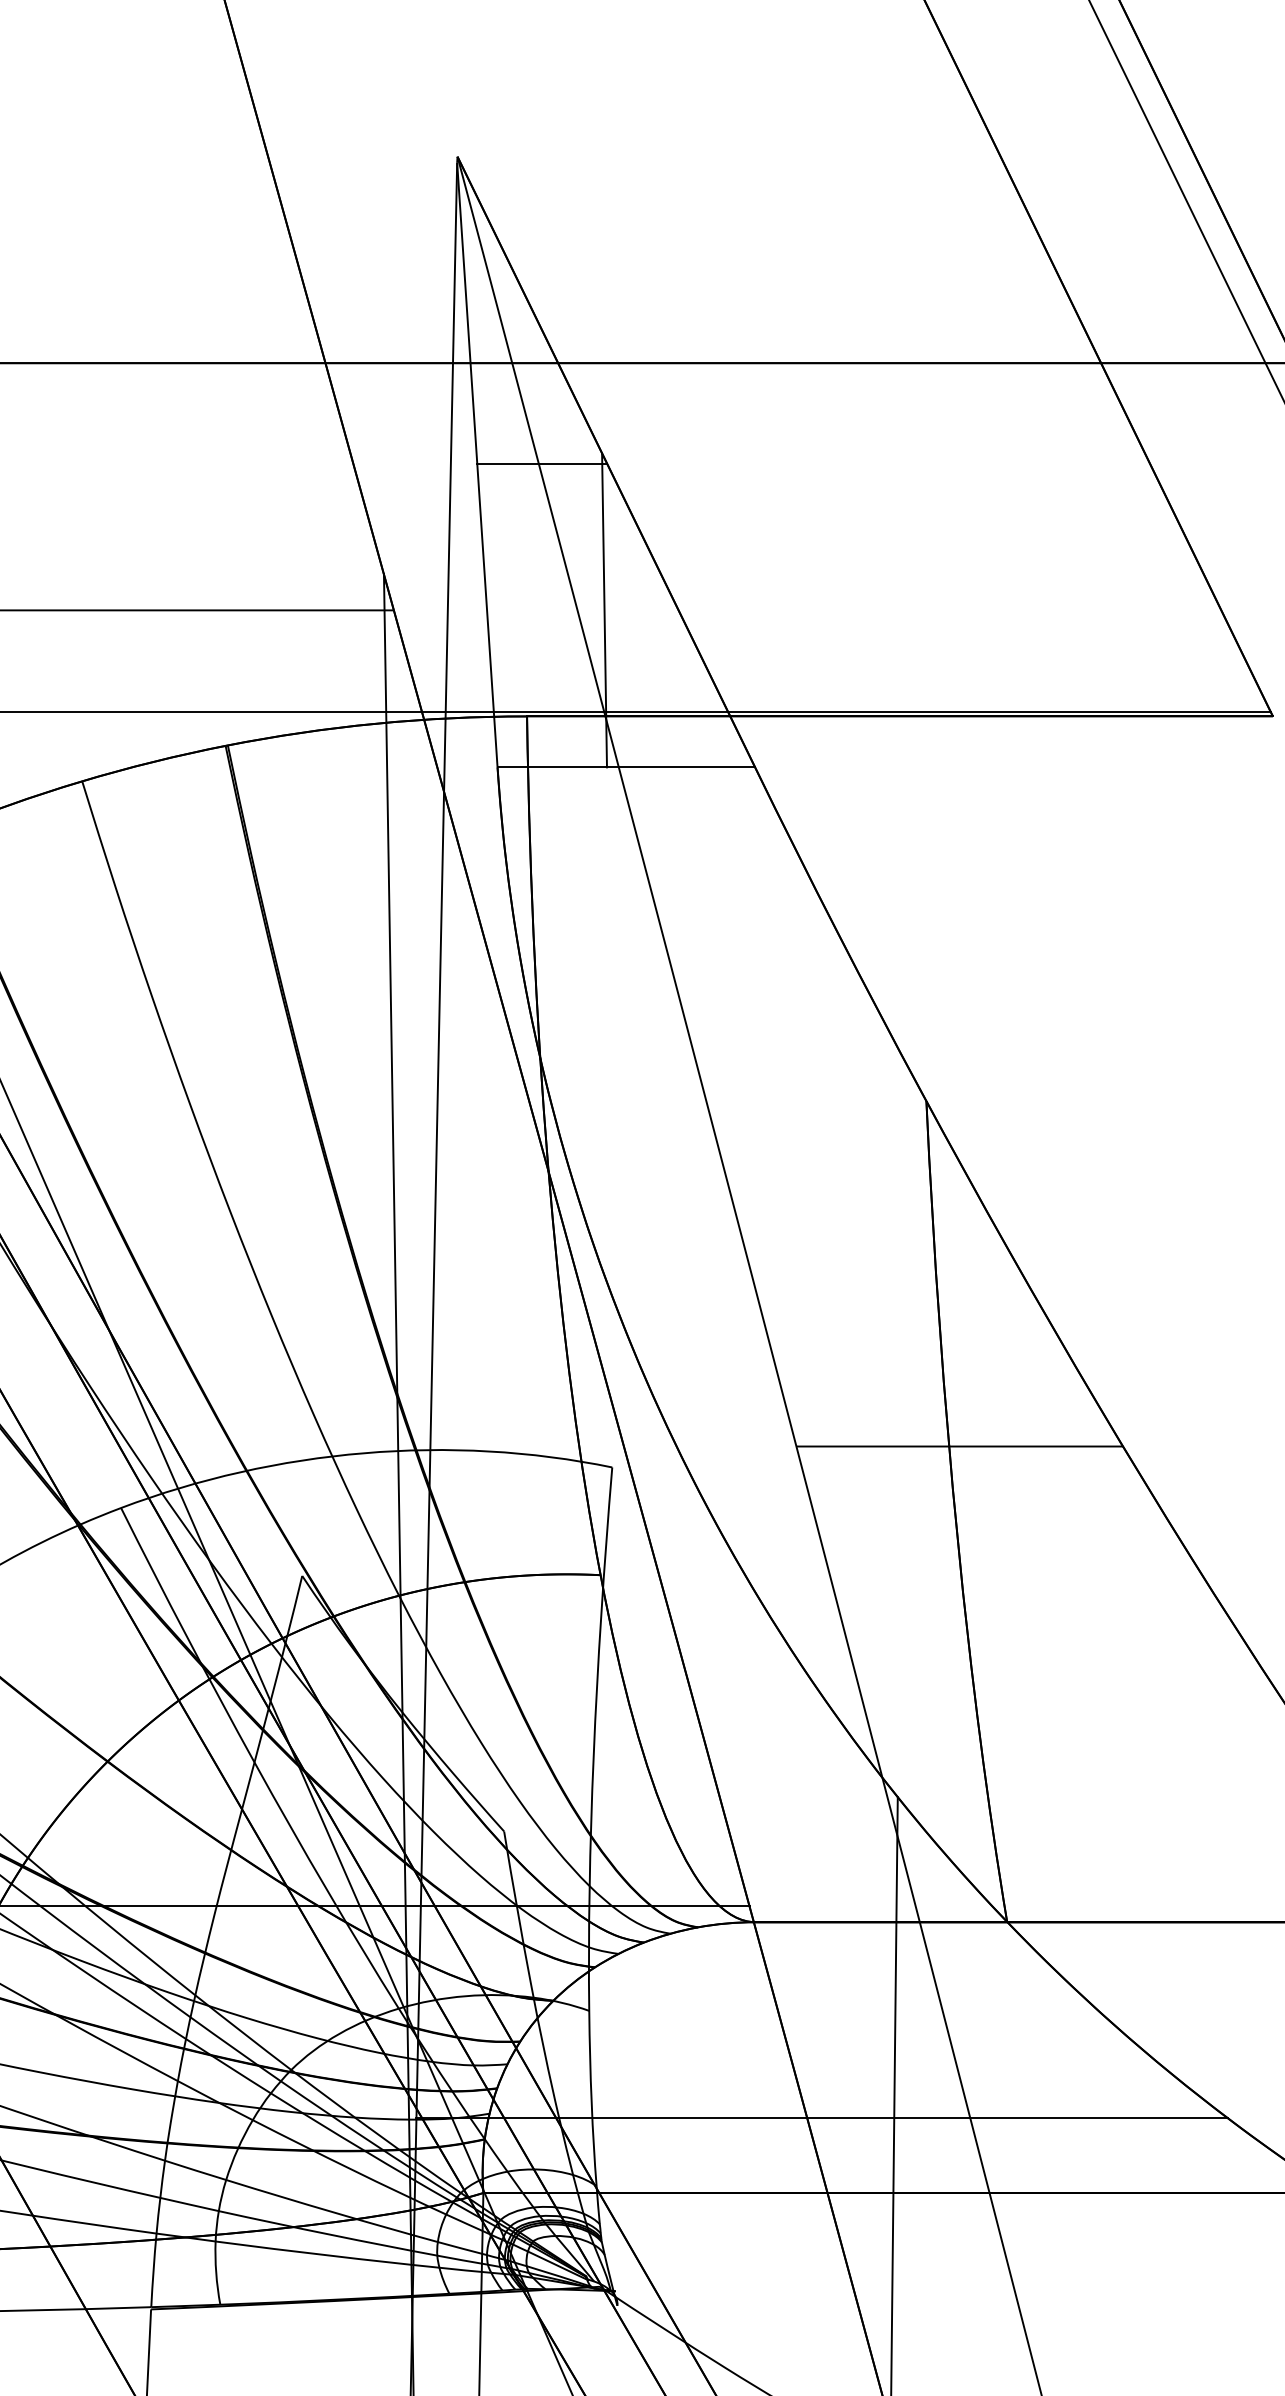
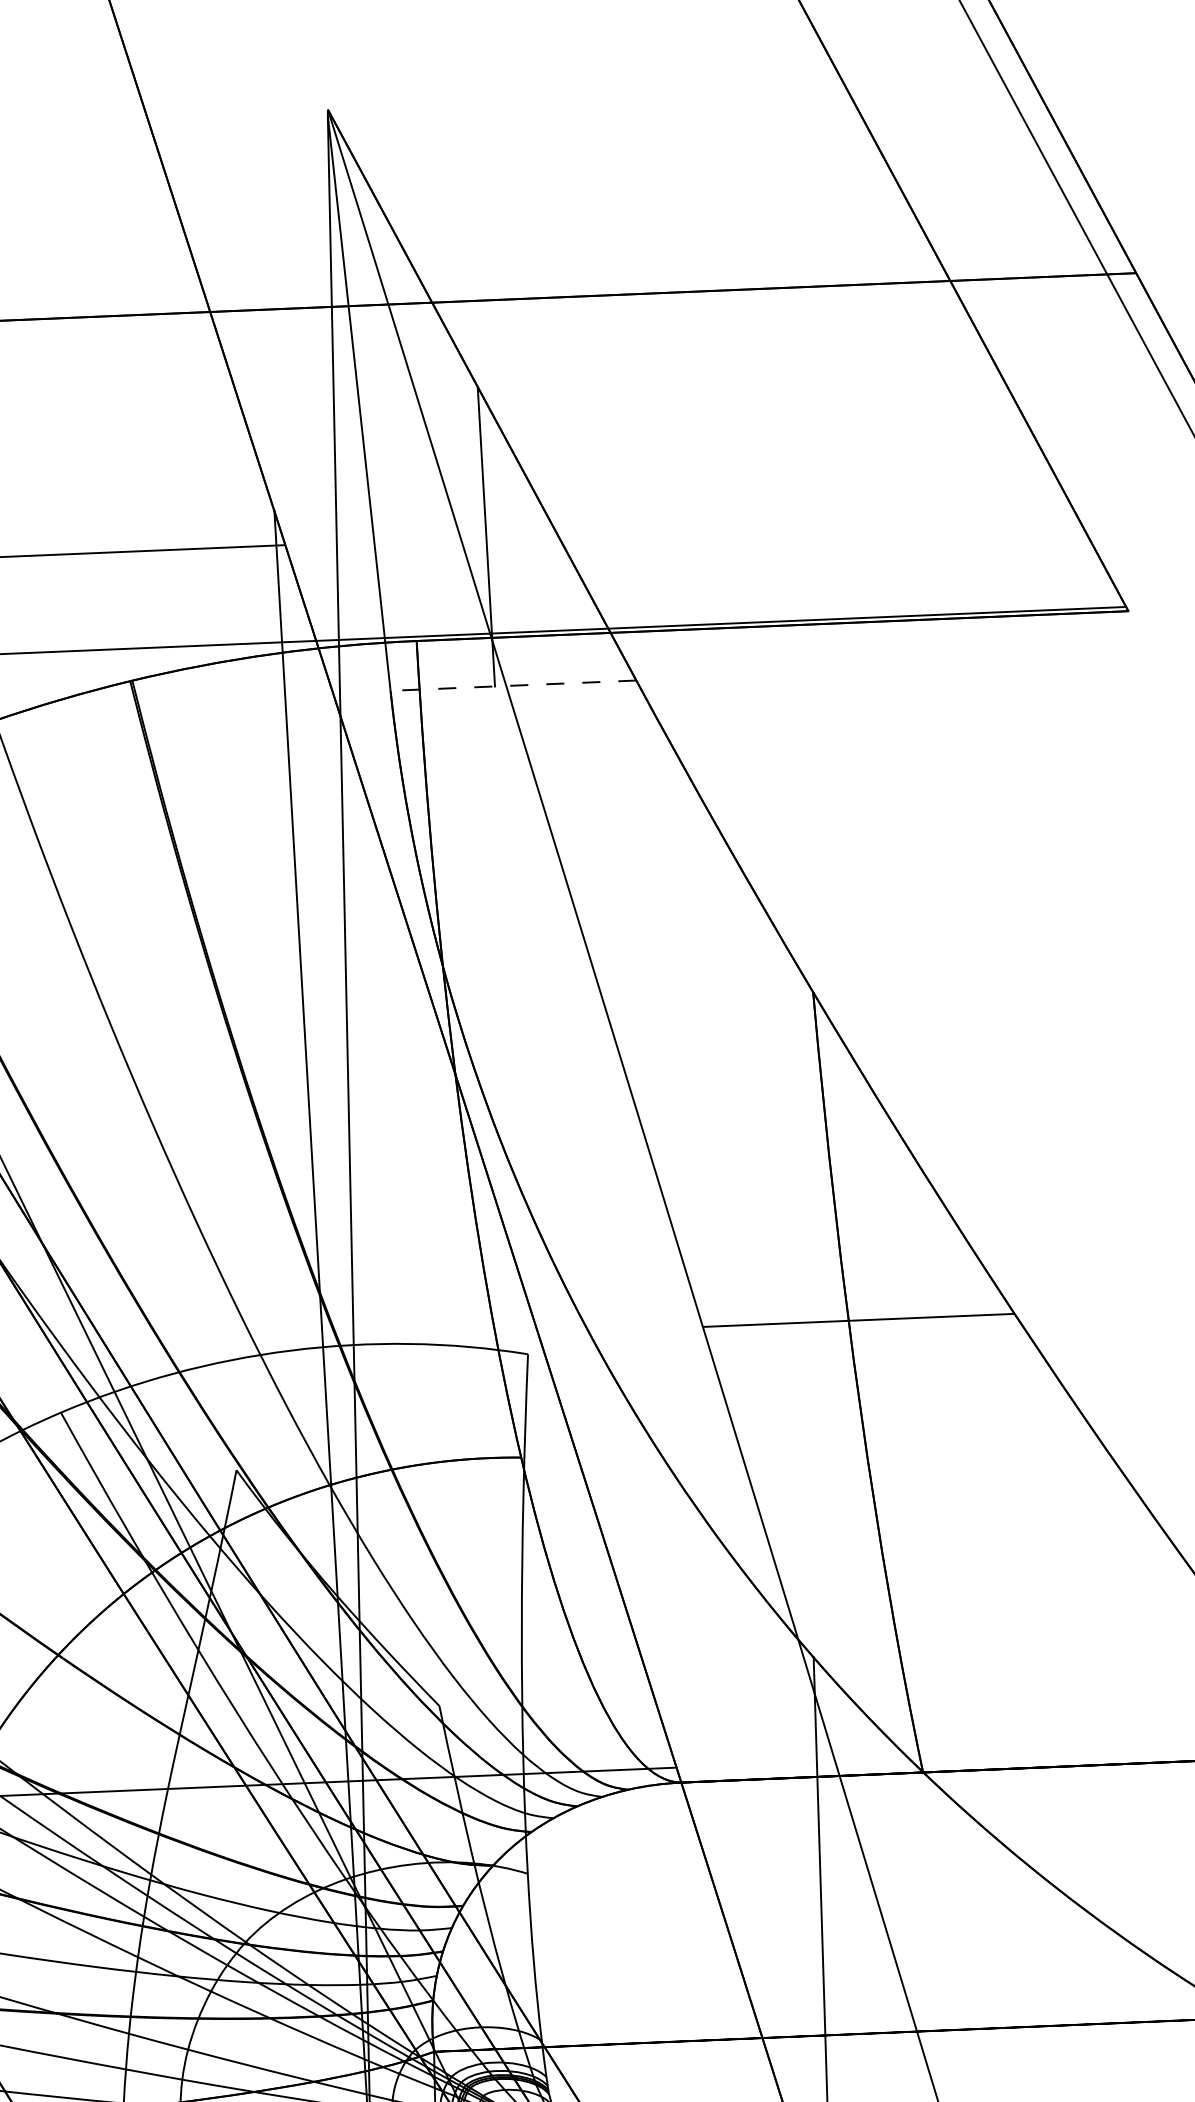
line: (542, 463) -> (421, 399), removed
line: (626, 767) -> (513, 685), solid -> dashed
line: (822, 2118) -> (754, 1967), removed

